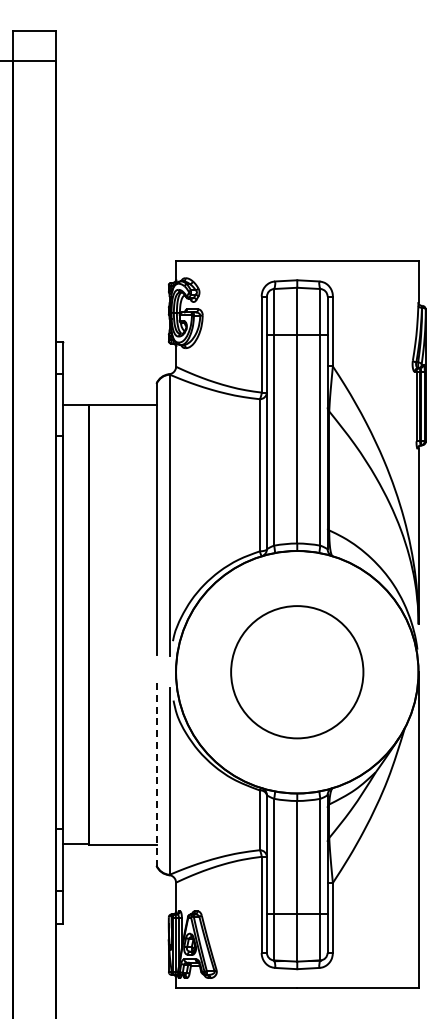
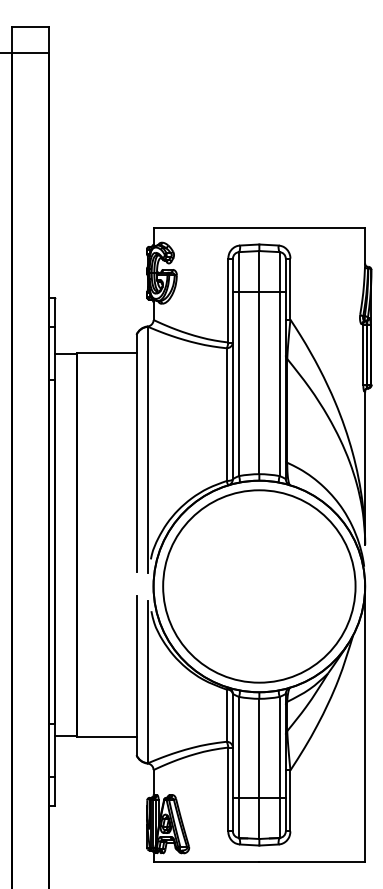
circle: (297, 671) -> (259, 585), size x1.67
line: (156, 774) -> (136, 675), dashed -> solid

